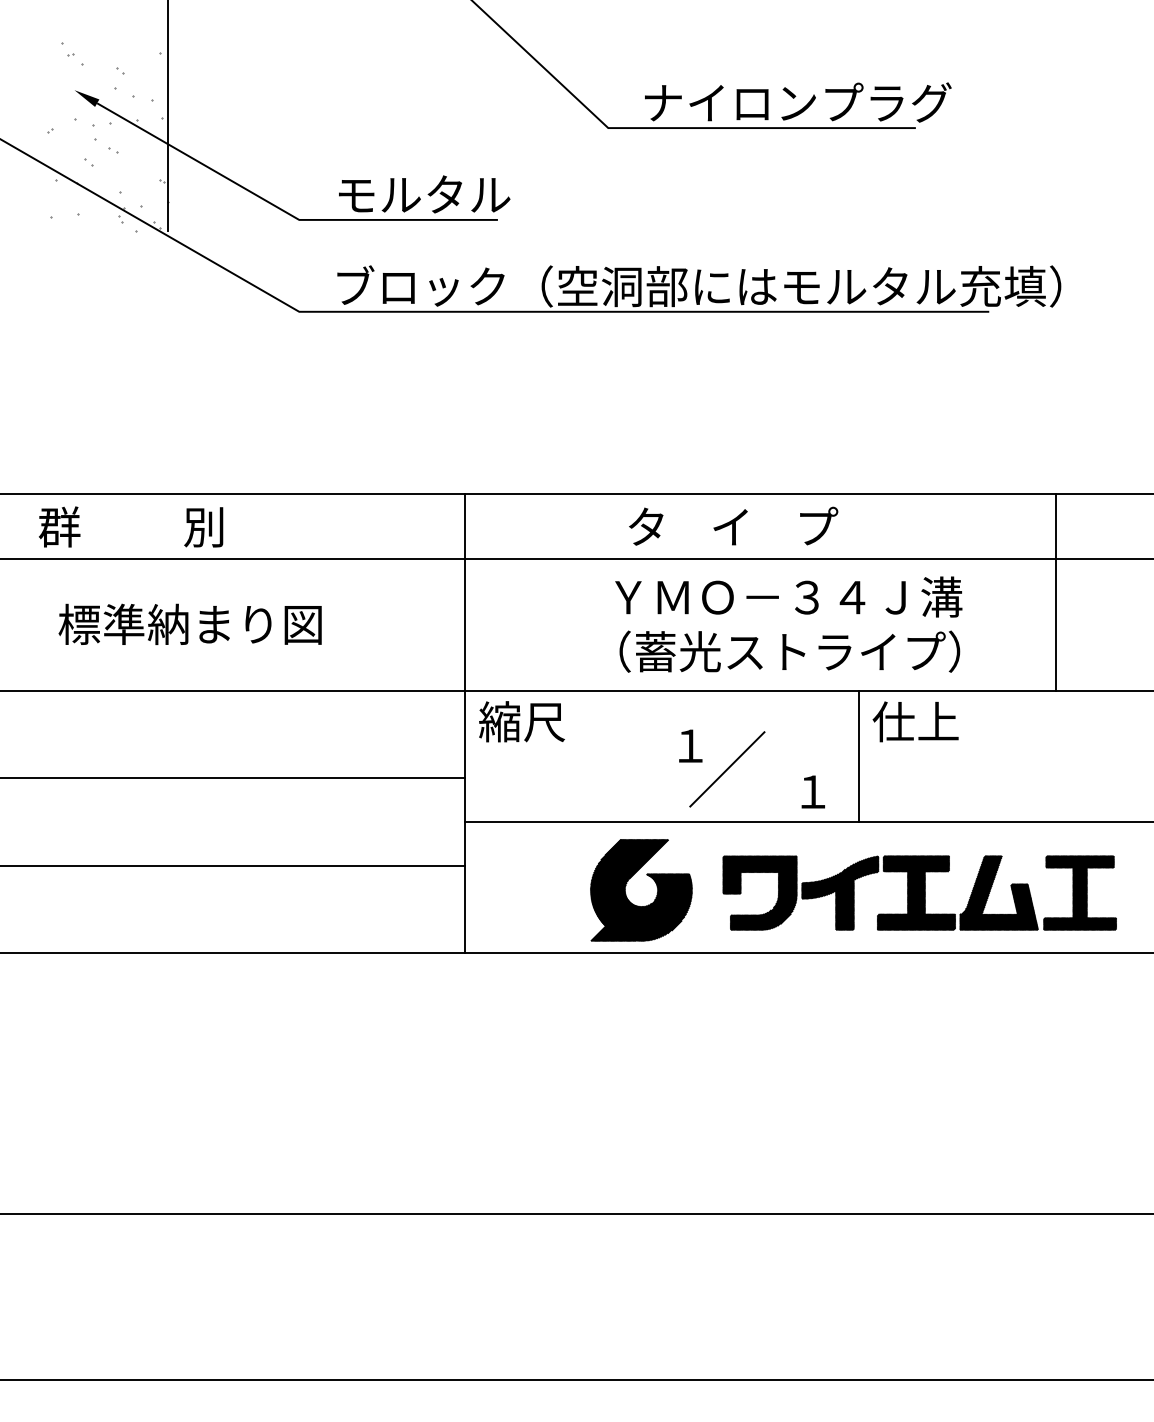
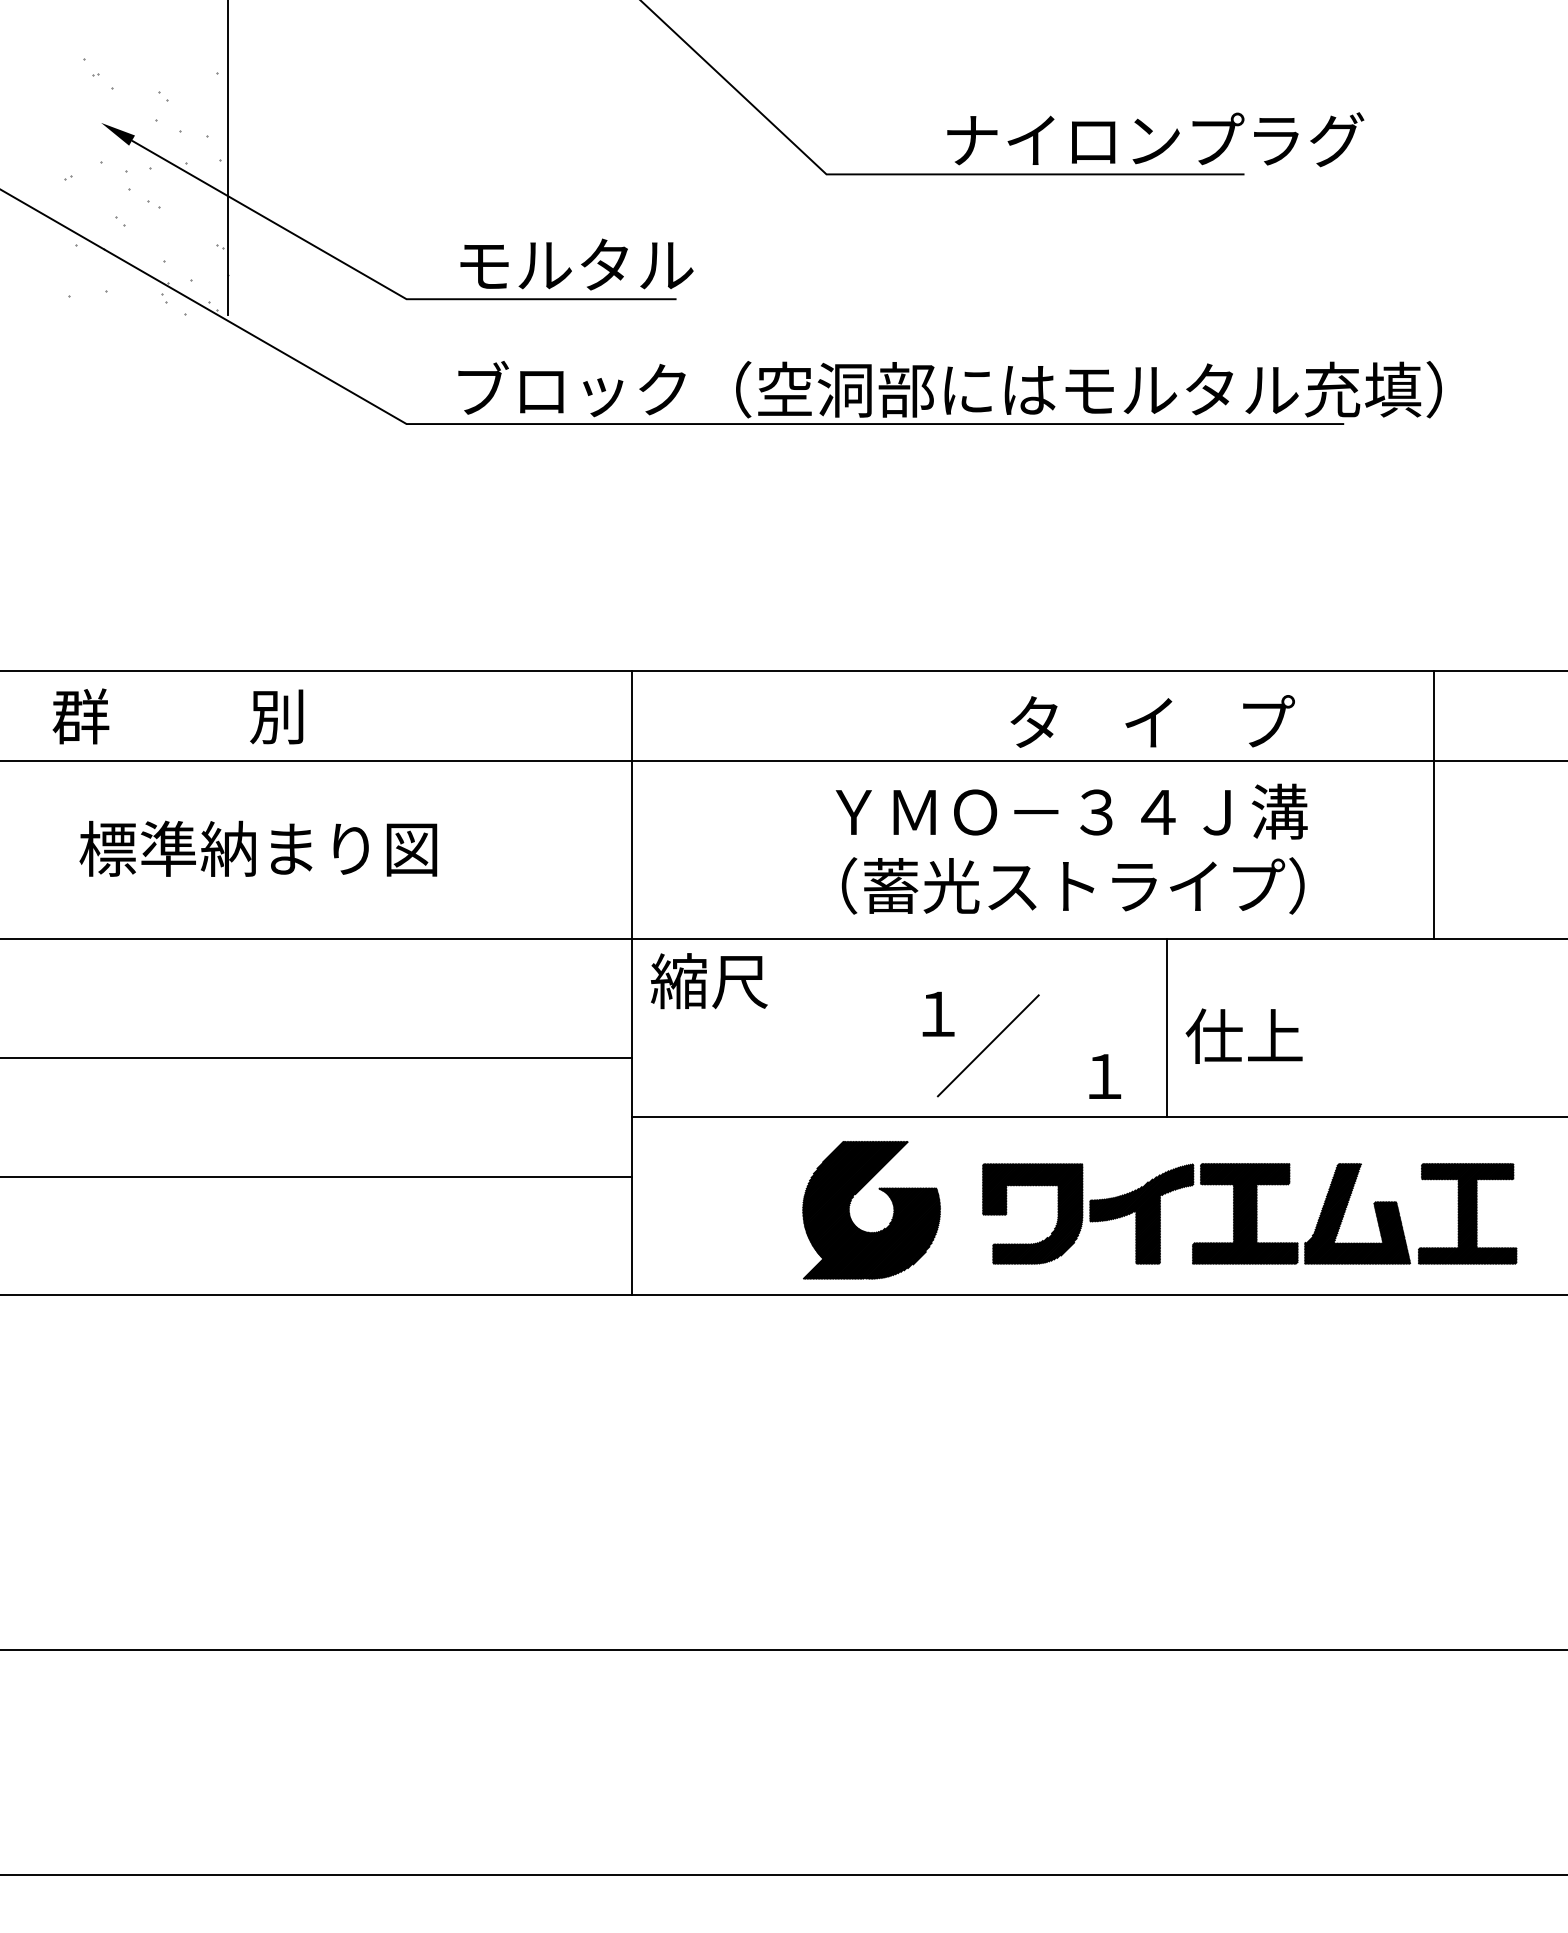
text: (798, 102) -> (1155, 139), moved
text: (733, 526) -> (1152, 721), moved
text: (915, 721) -> (1243, 1035), moved

